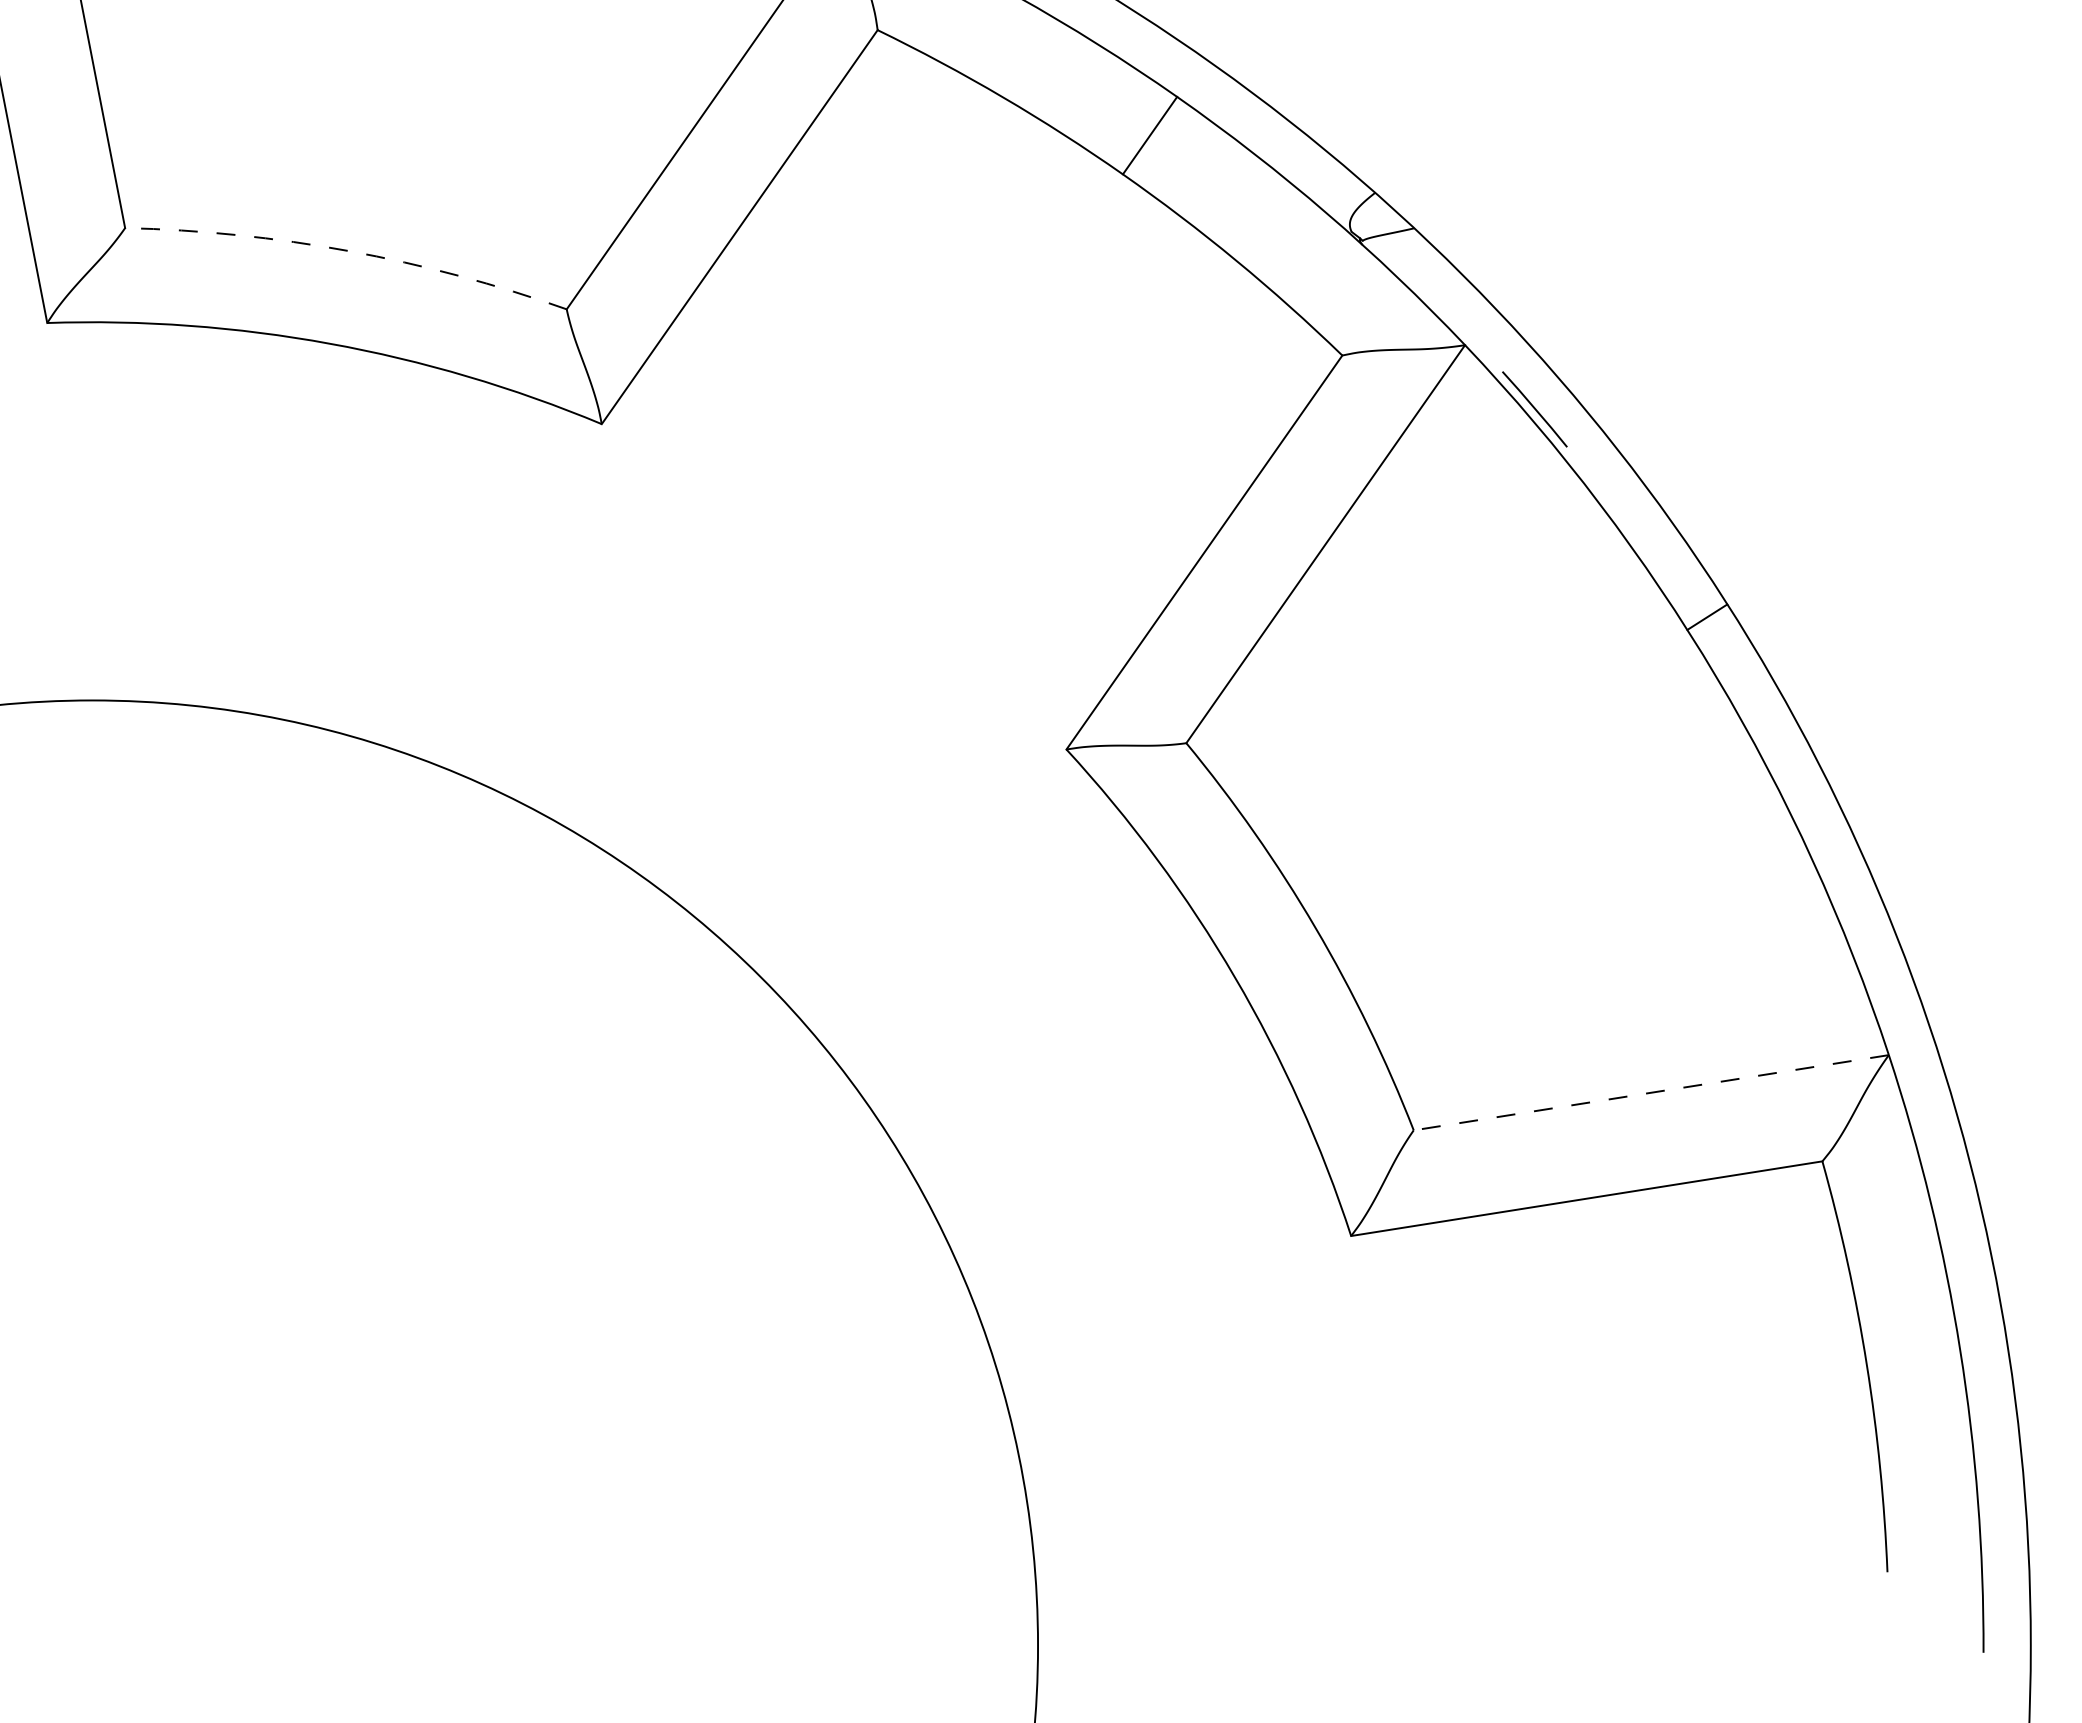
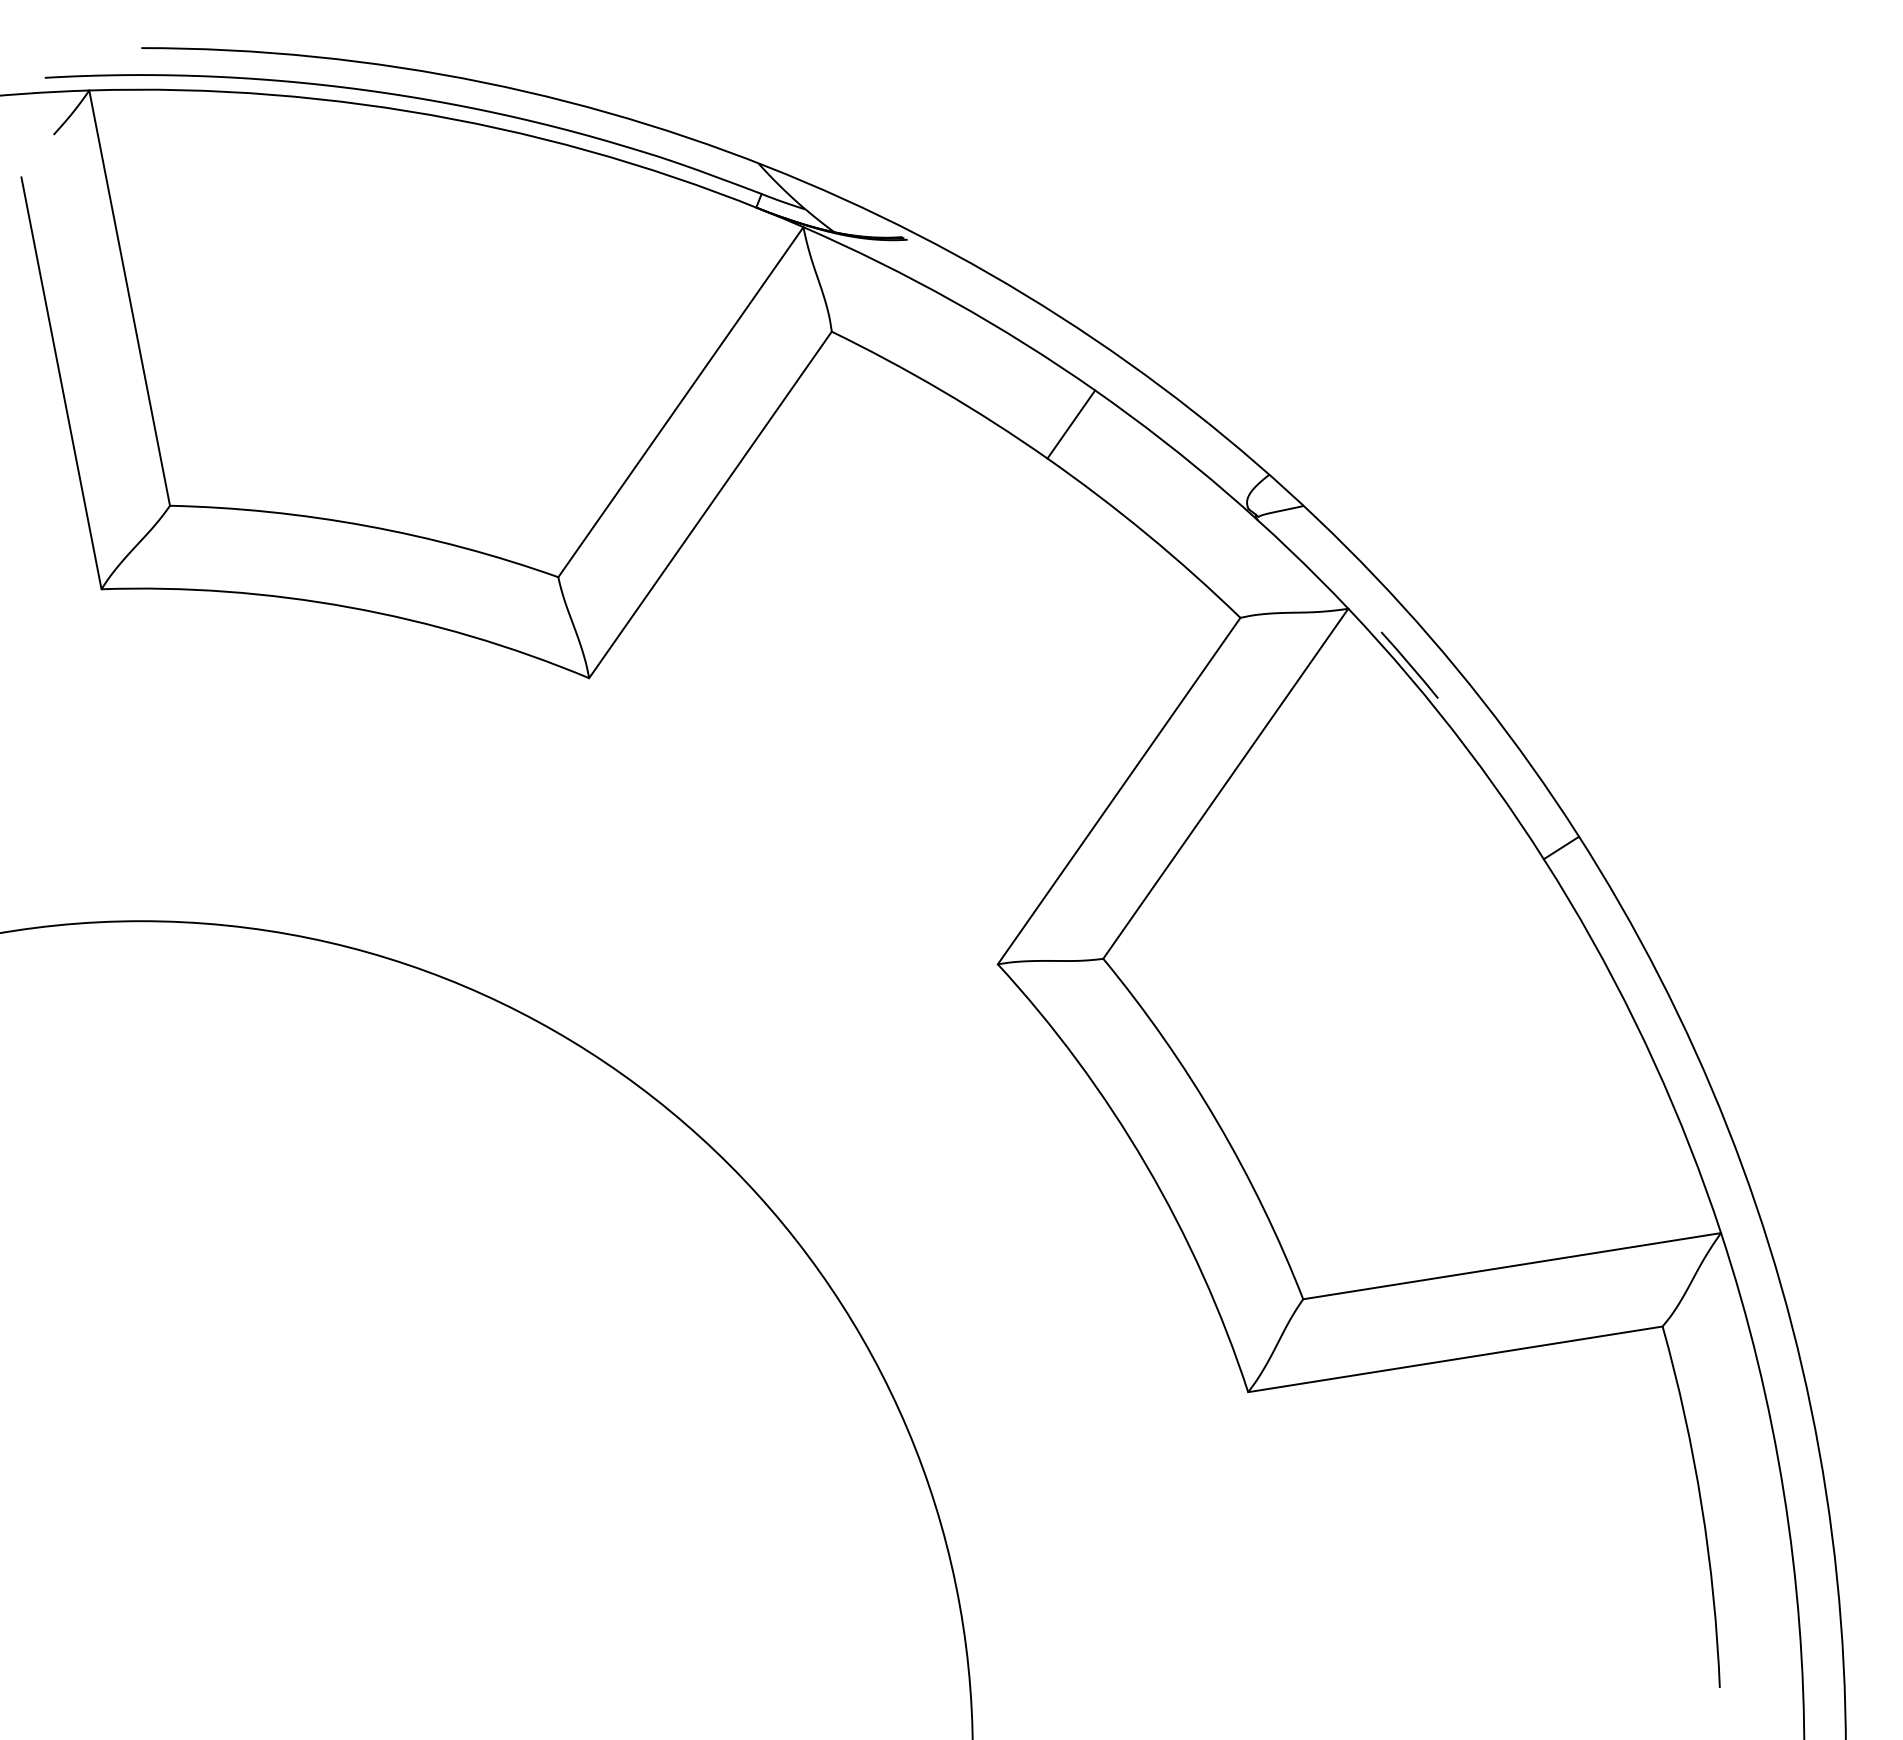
arc: (349, 251) -> (367, 526), dashed -> solid
line: (1651, 1093) -> (1512, 1266), dashed -> solid

